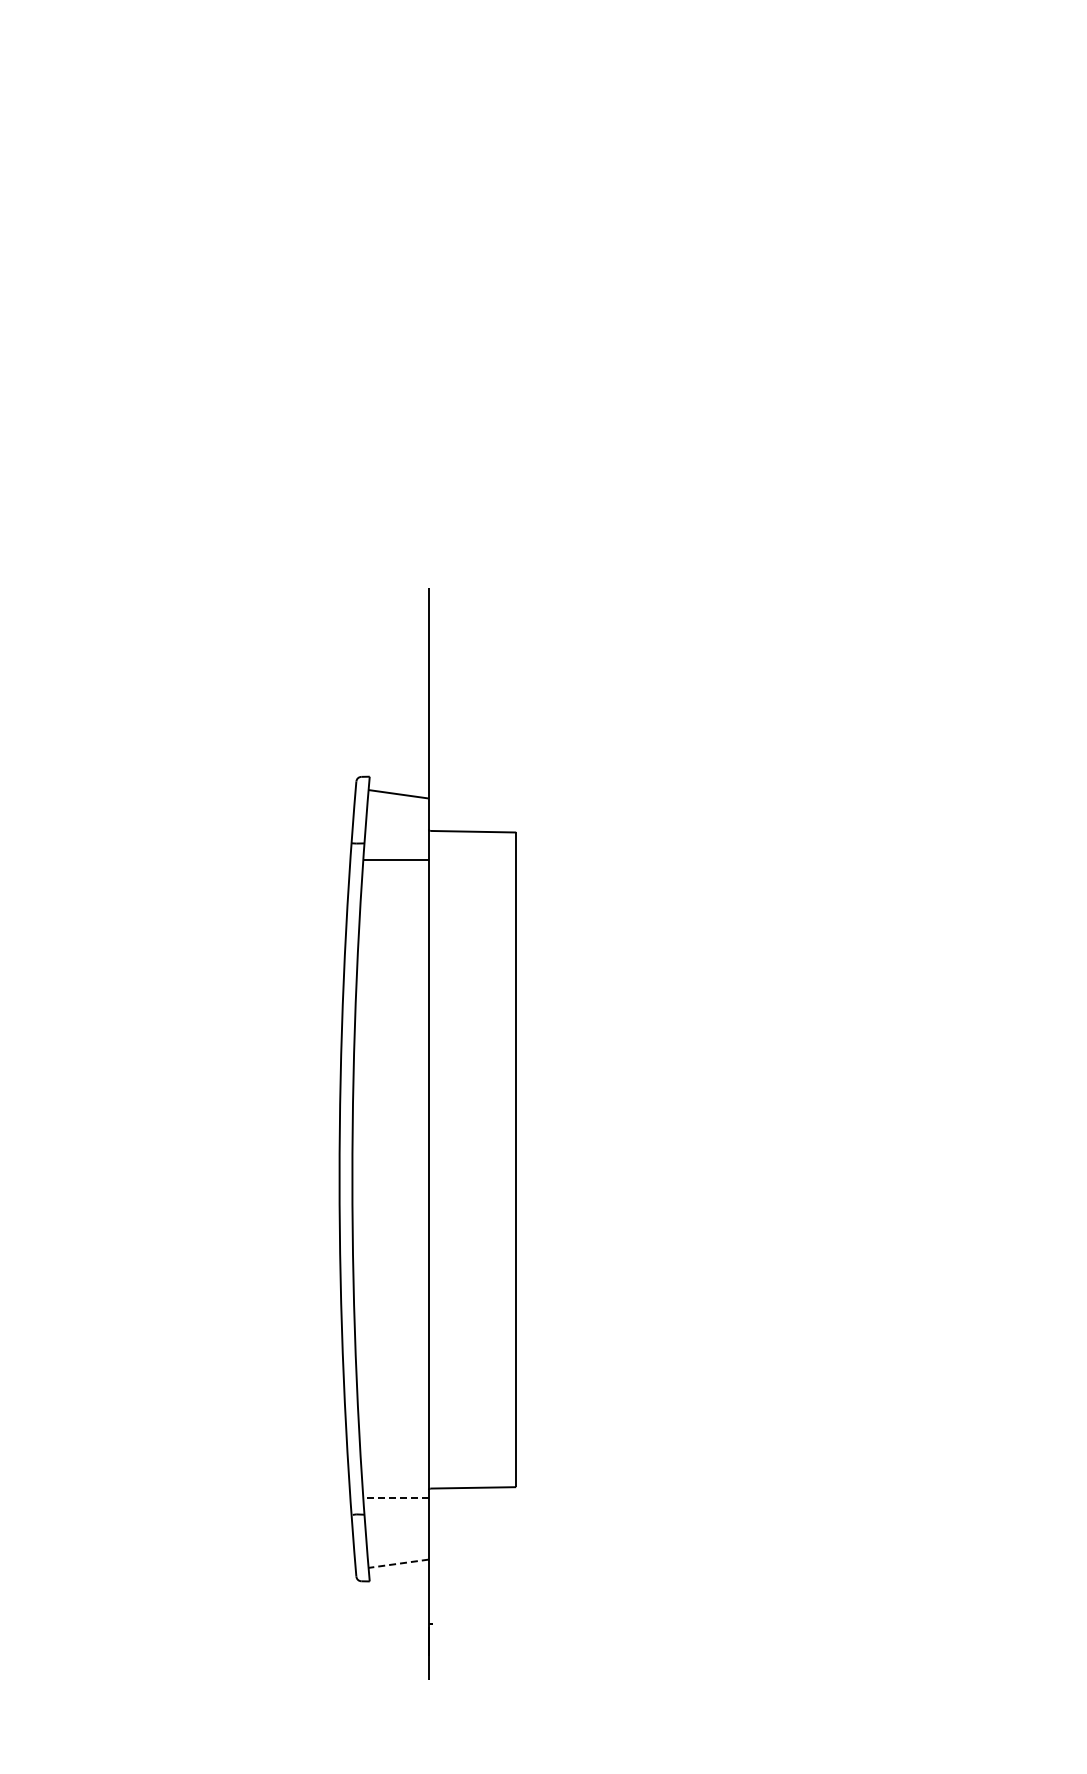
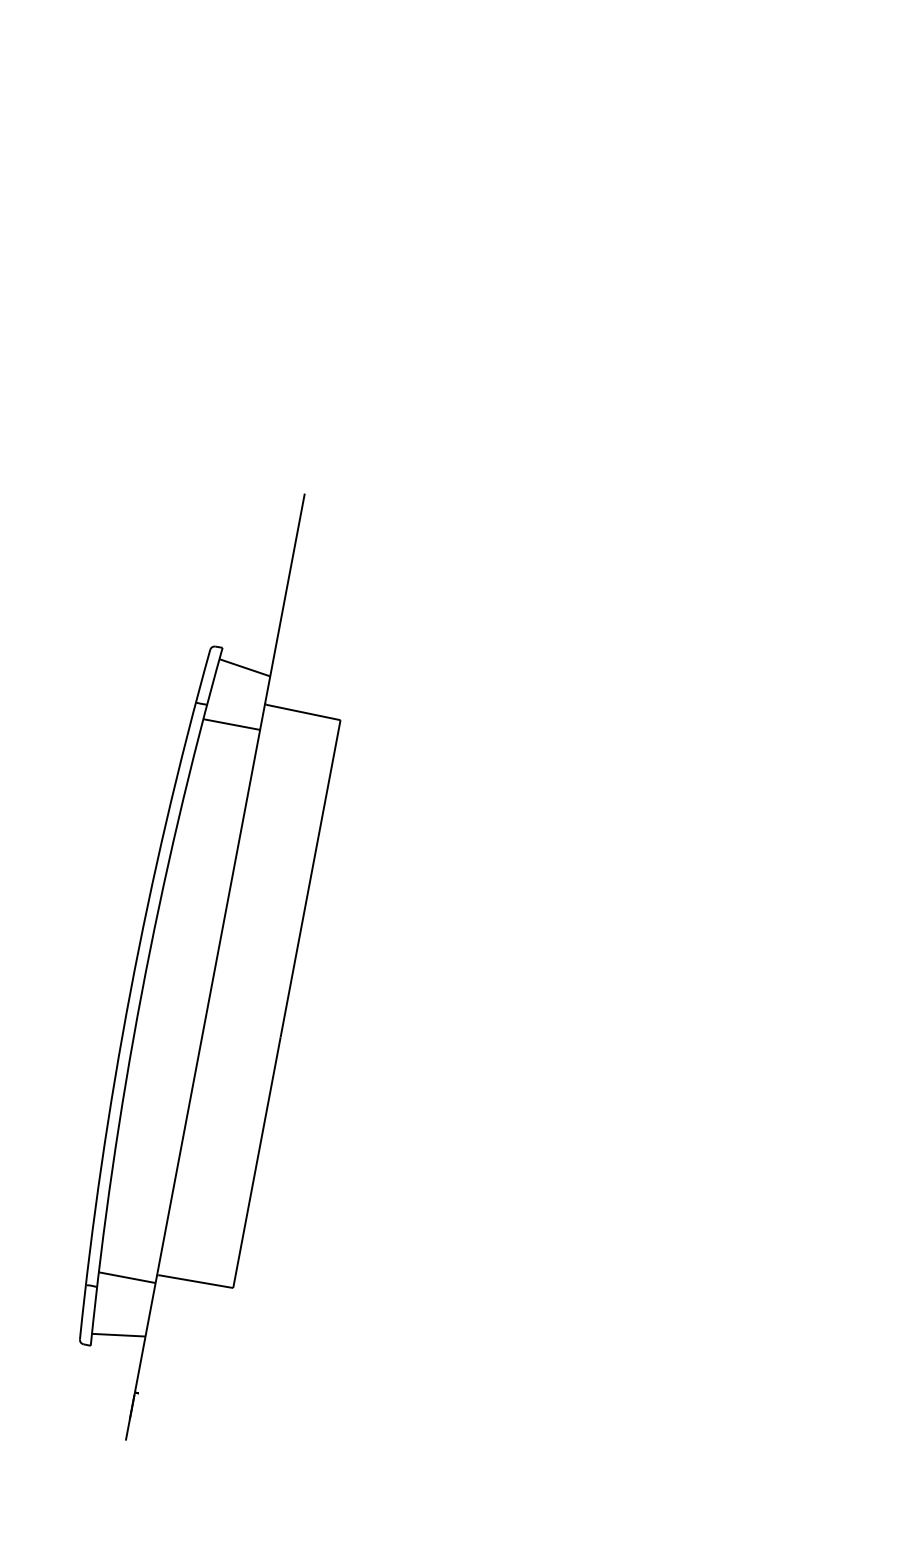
line: (395, 1497) -> (126, 1277), dashed -> solid
line: (398, 1563) -> (118, 1334), dashed -> solid

